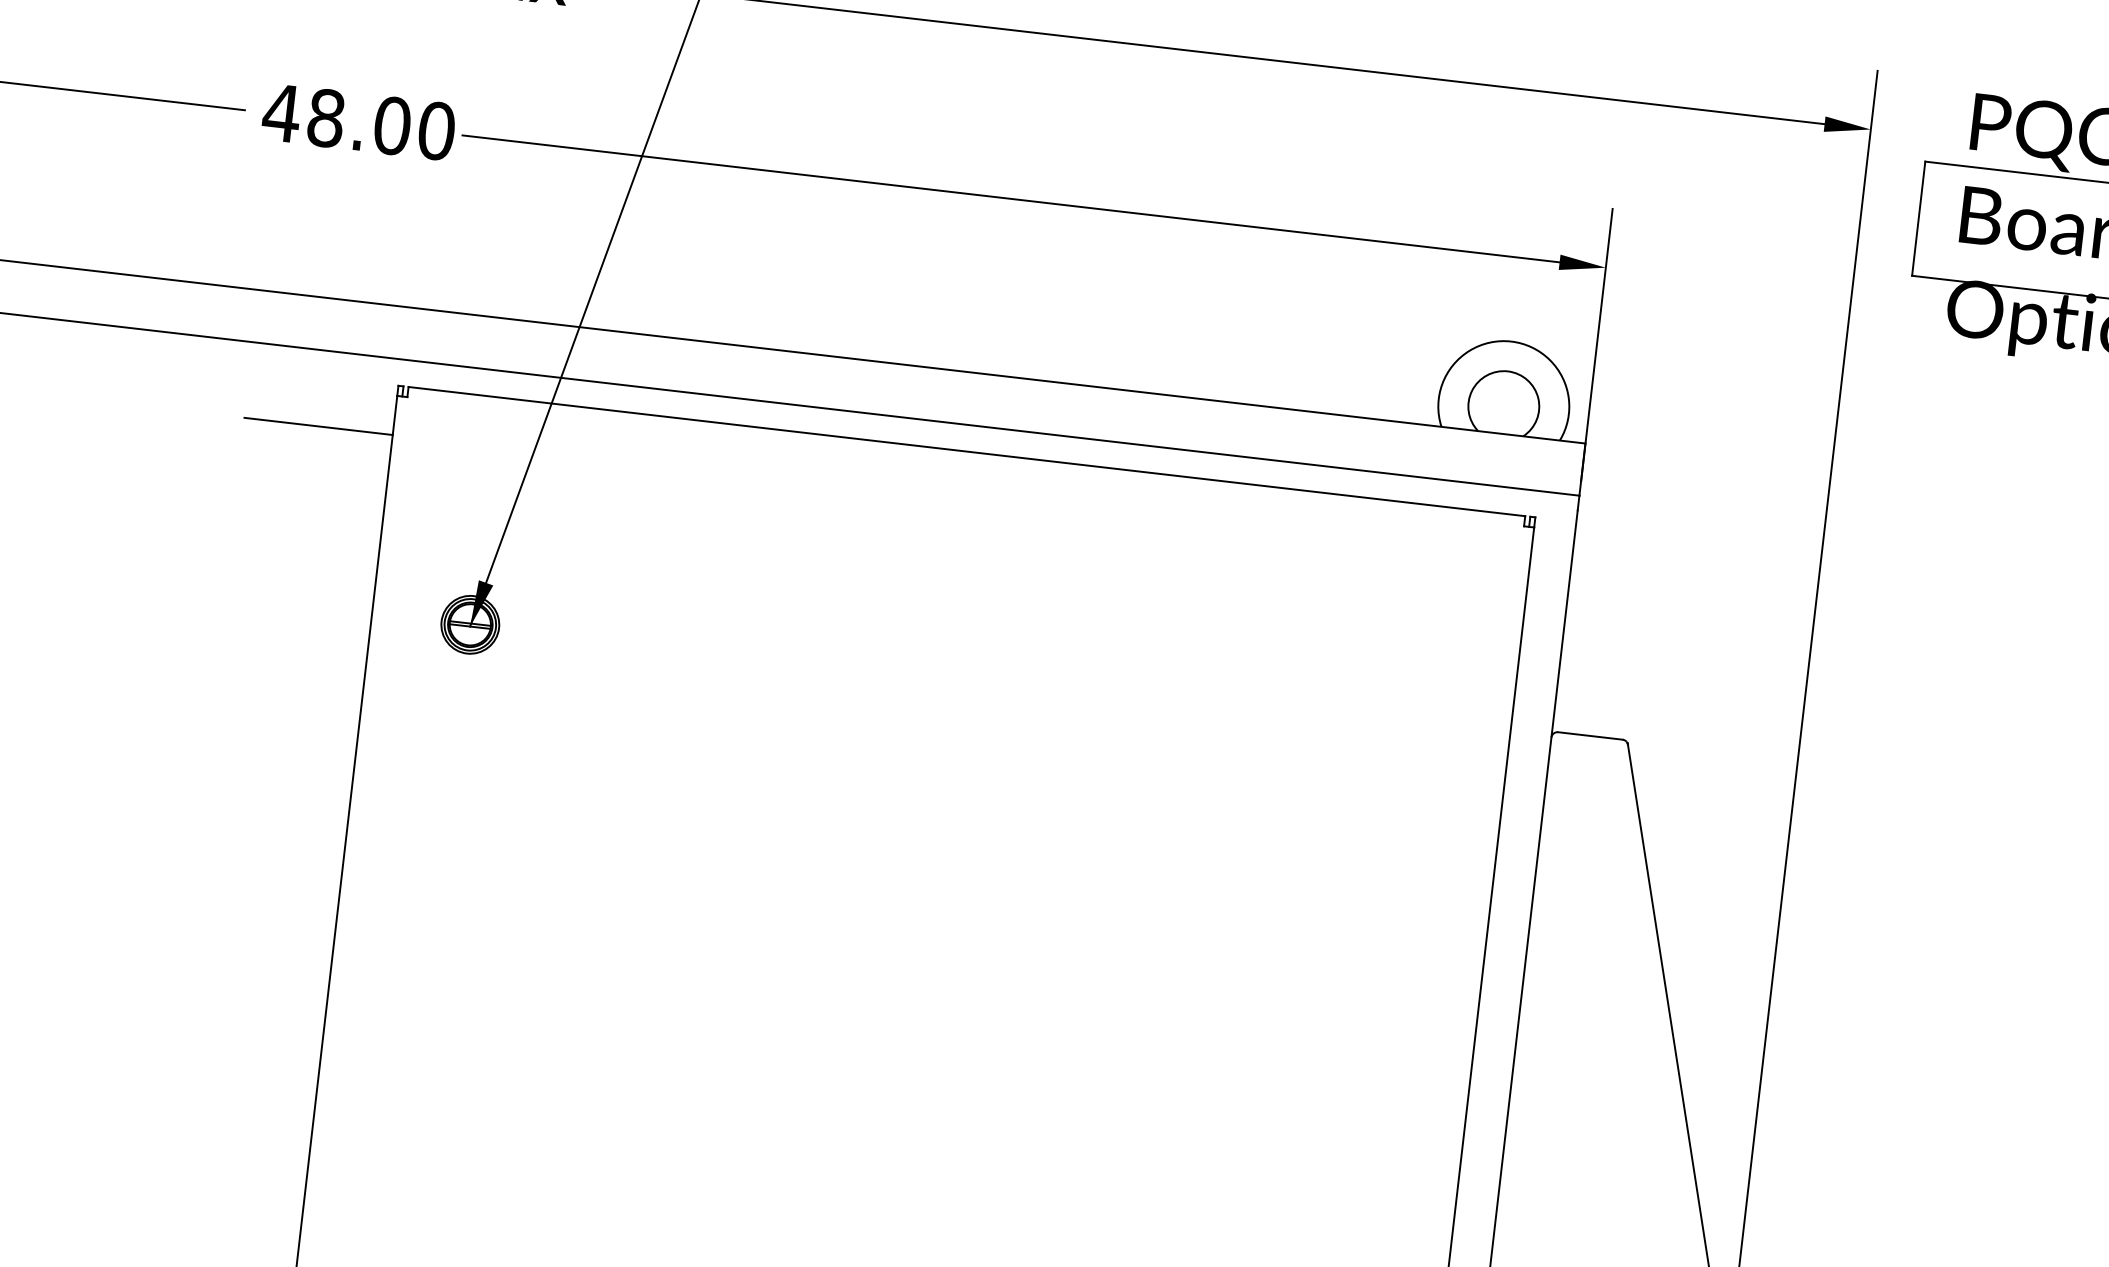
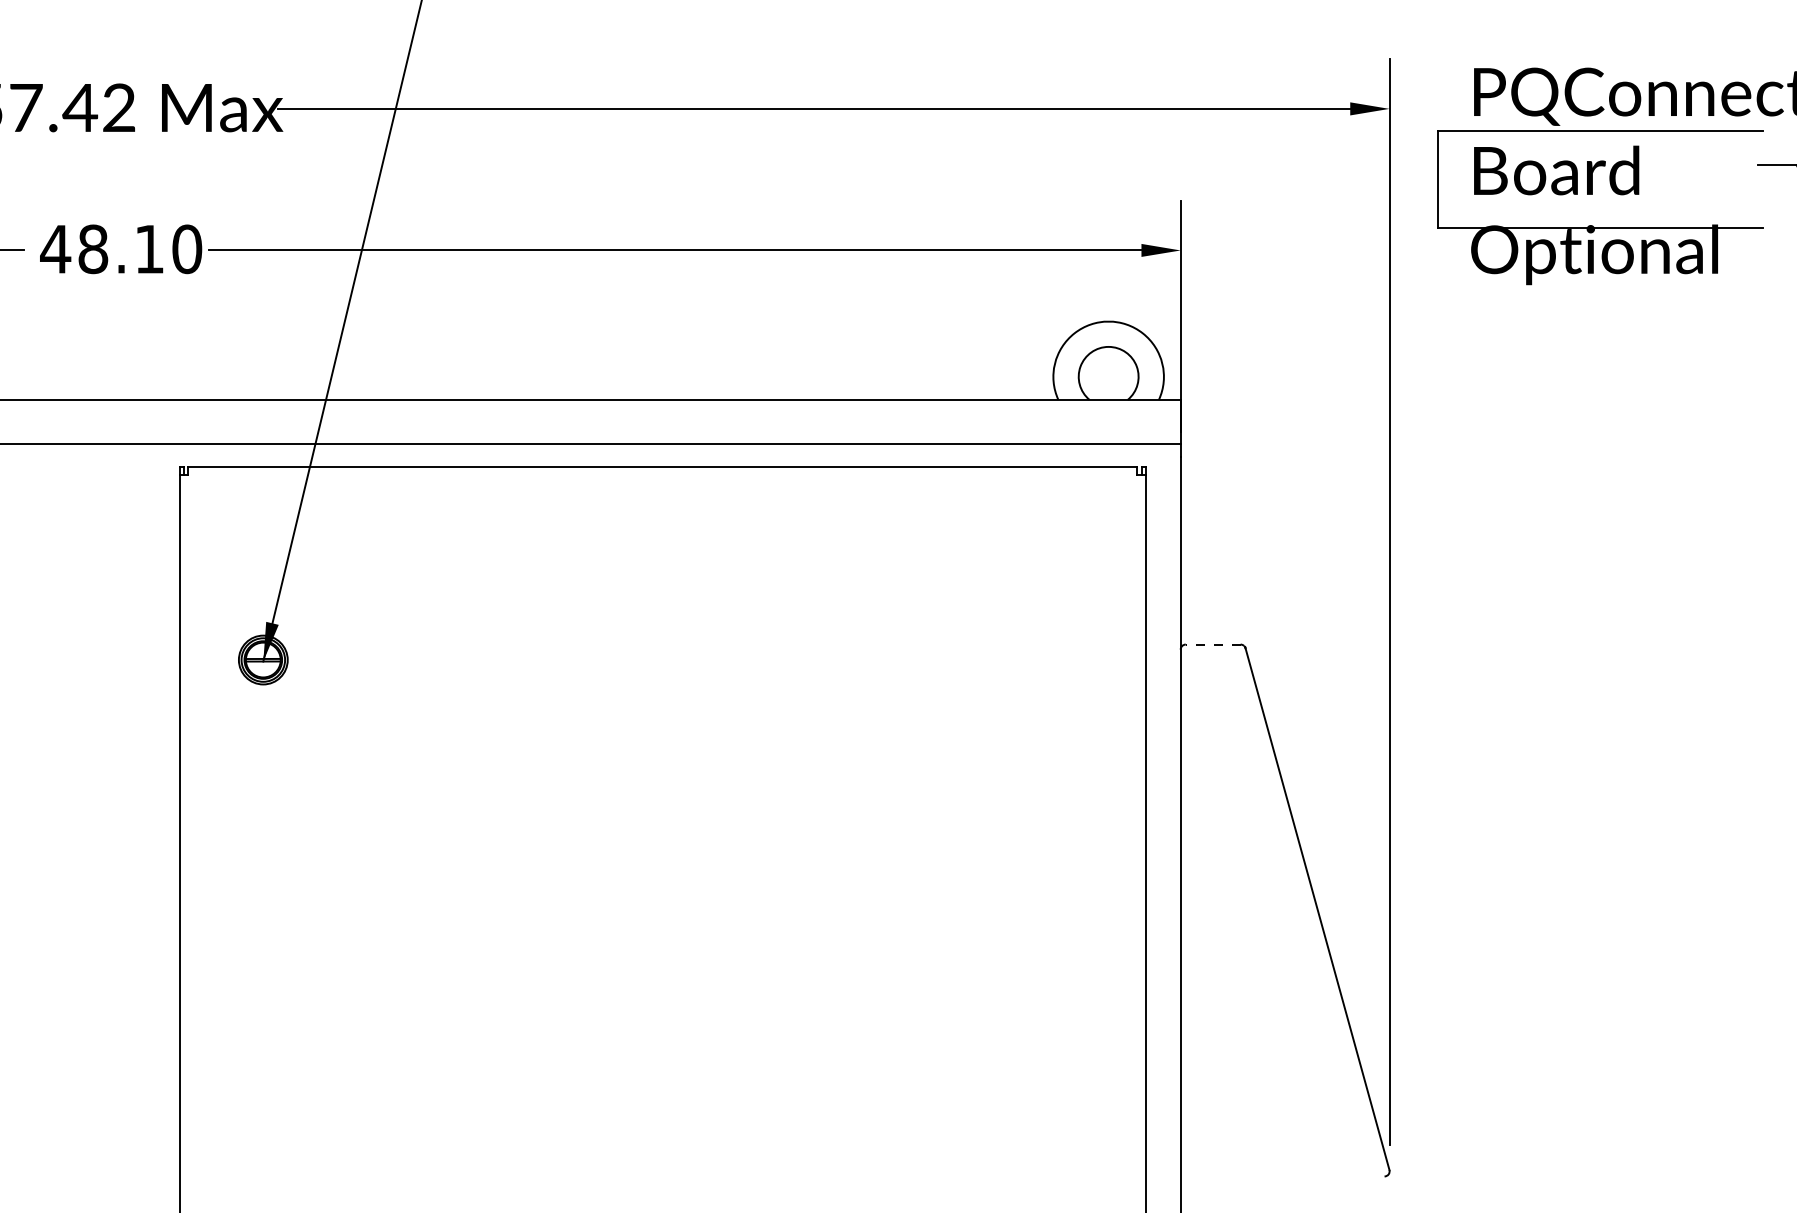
text: (392, 126) -> (149, 249), 48.00 -> 48.10
line: (318, 426) -> (116, 508), removed
line: (1589, 735) -> (1212, 644), solid -> dashed

